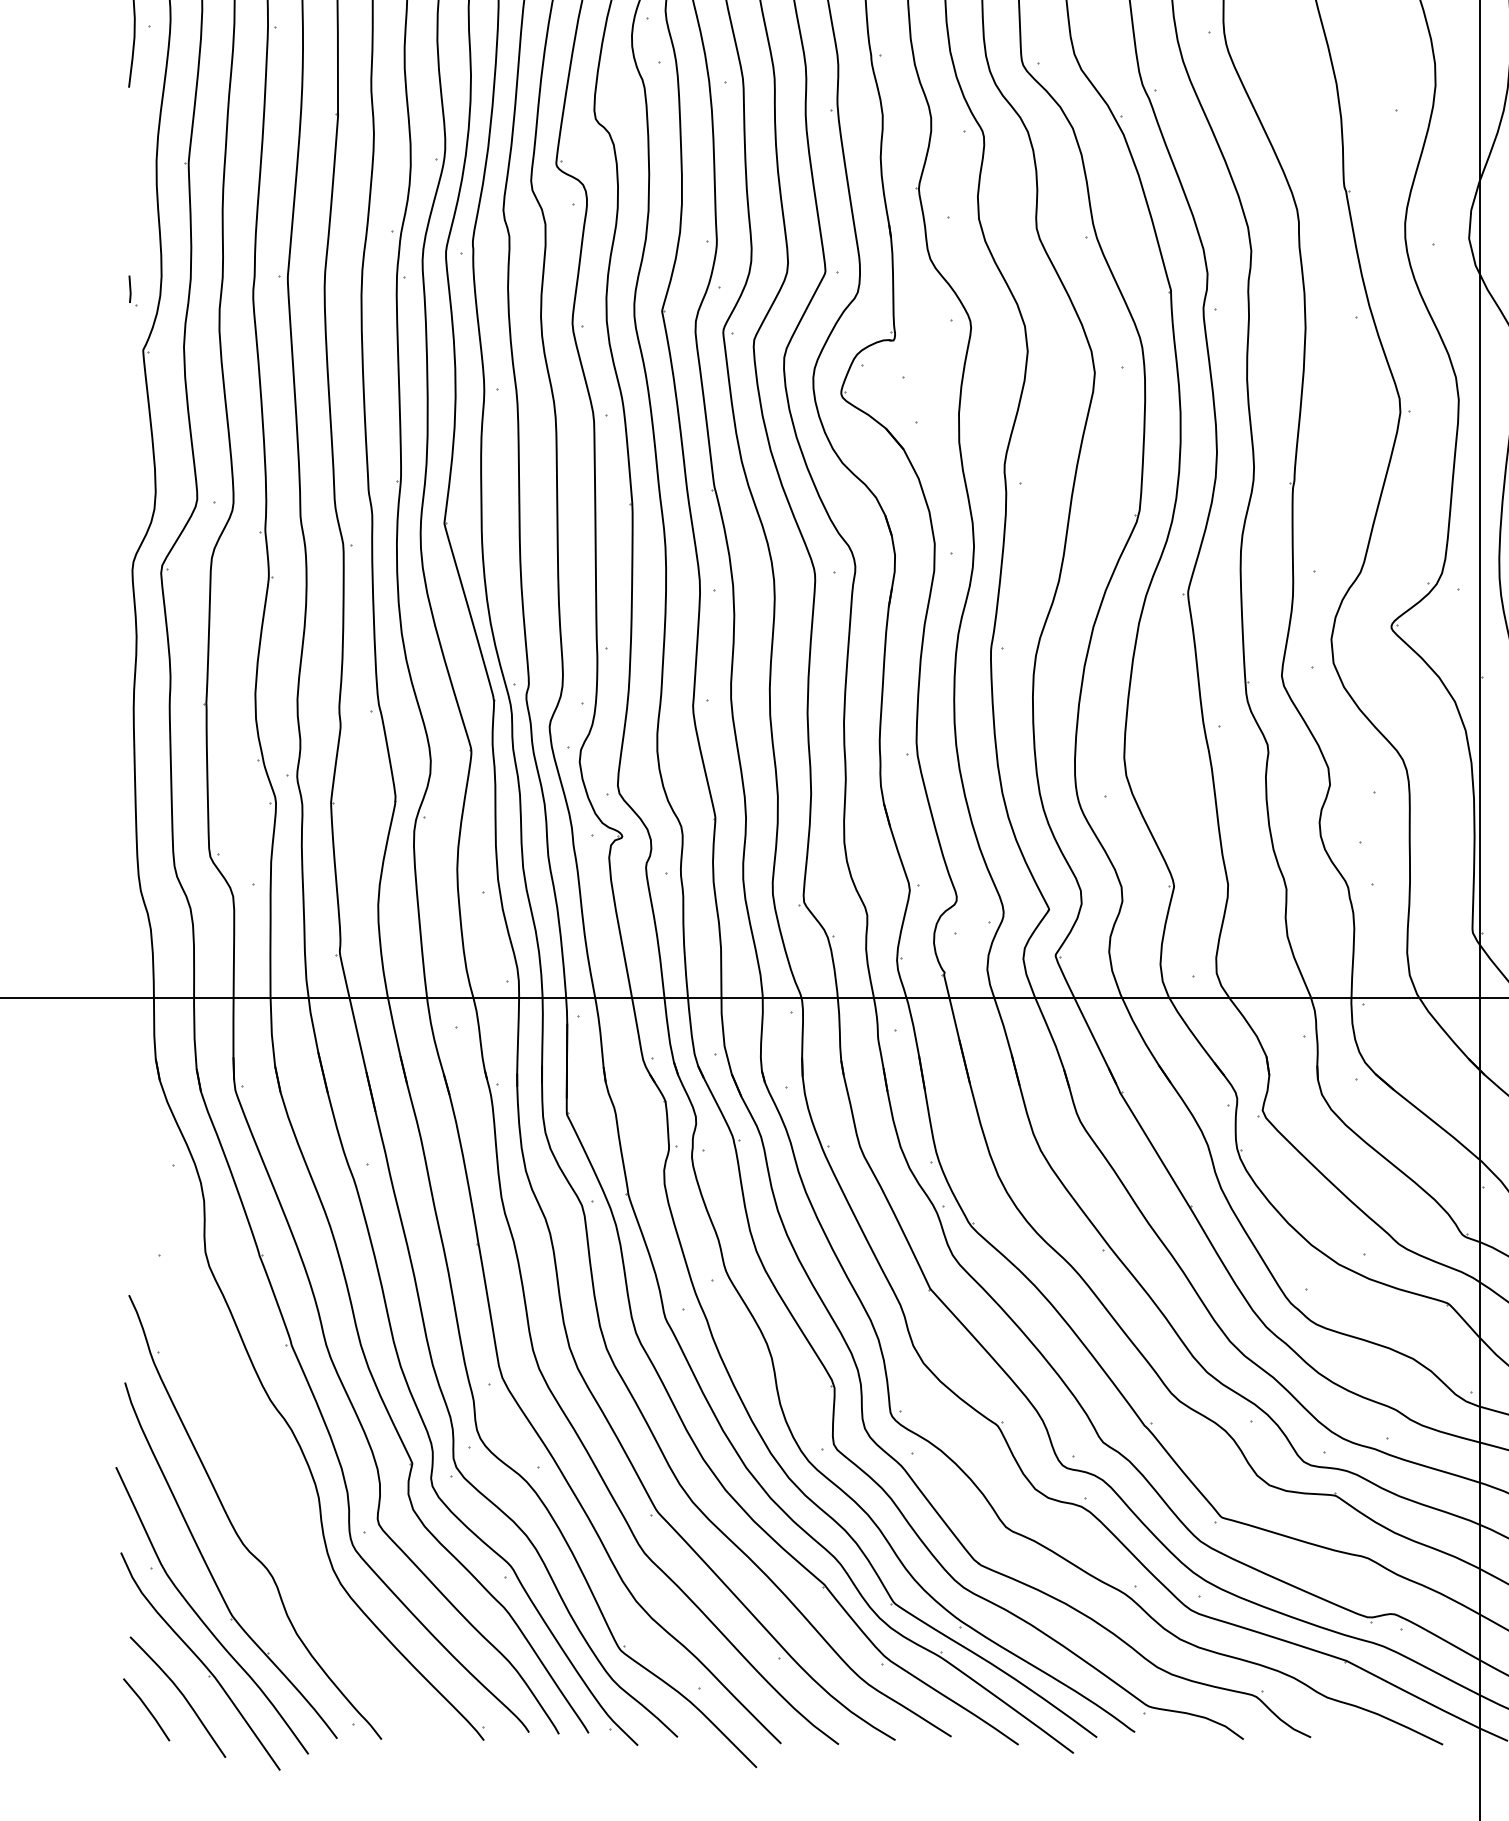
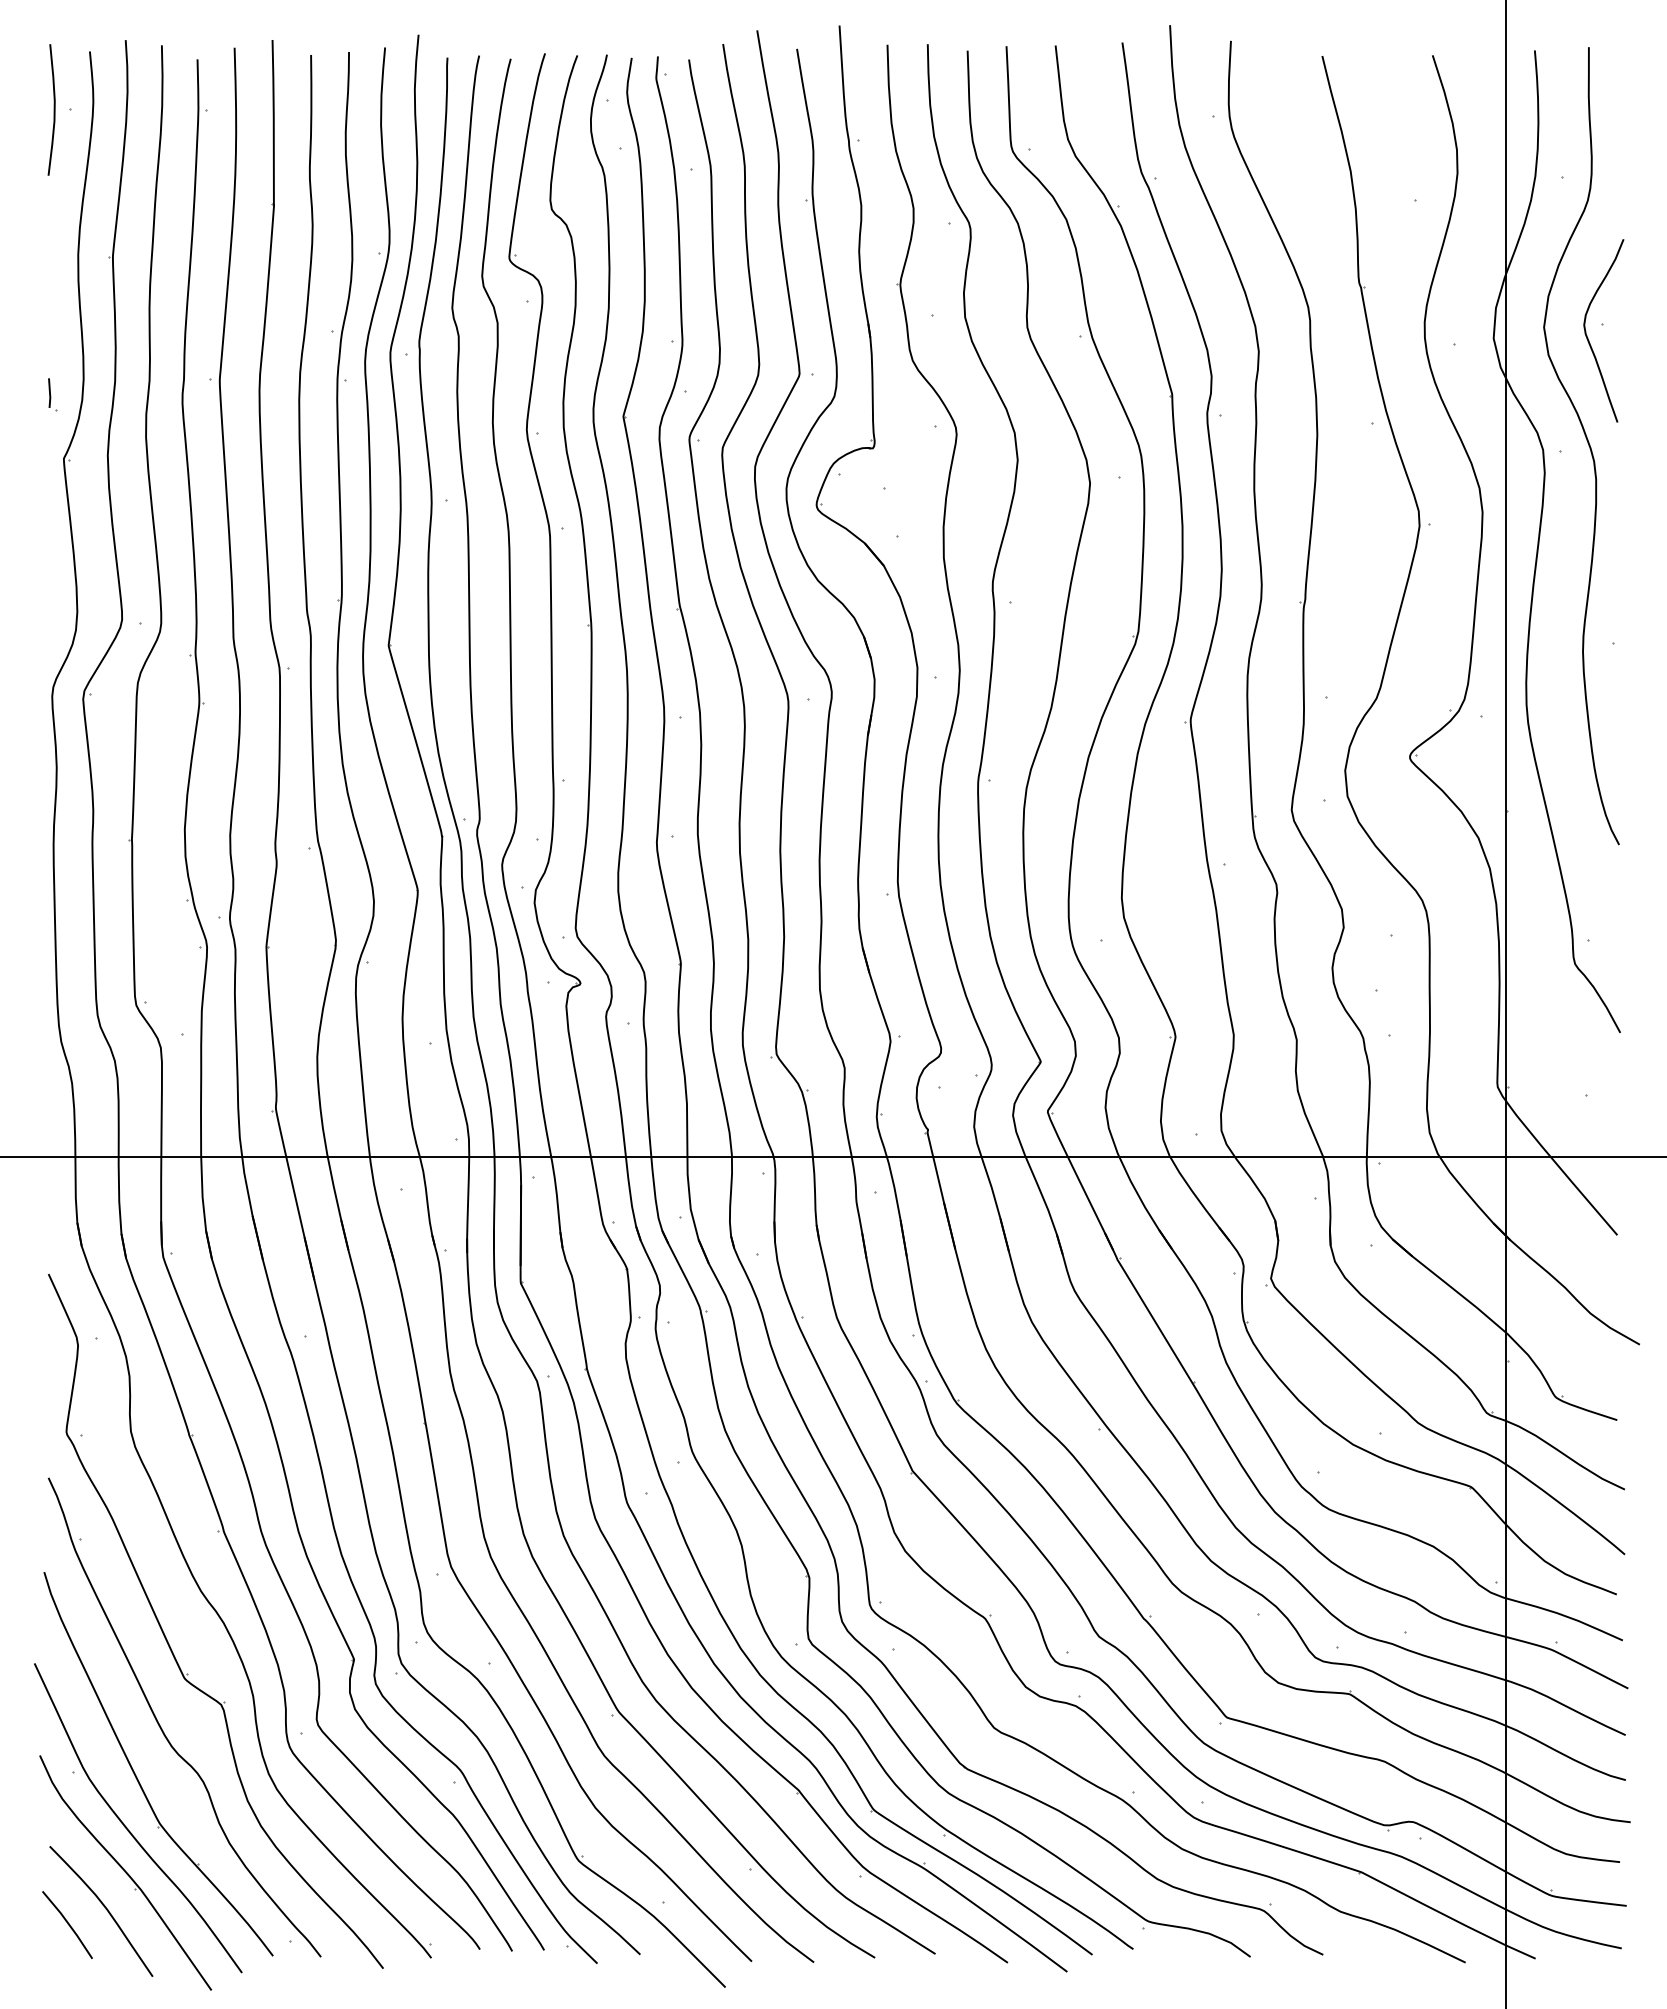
part: (241, 1448) -> (169, 1643), added

